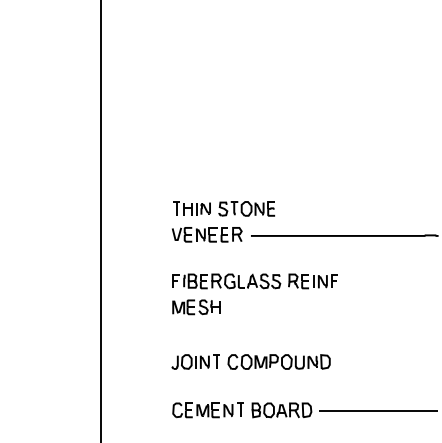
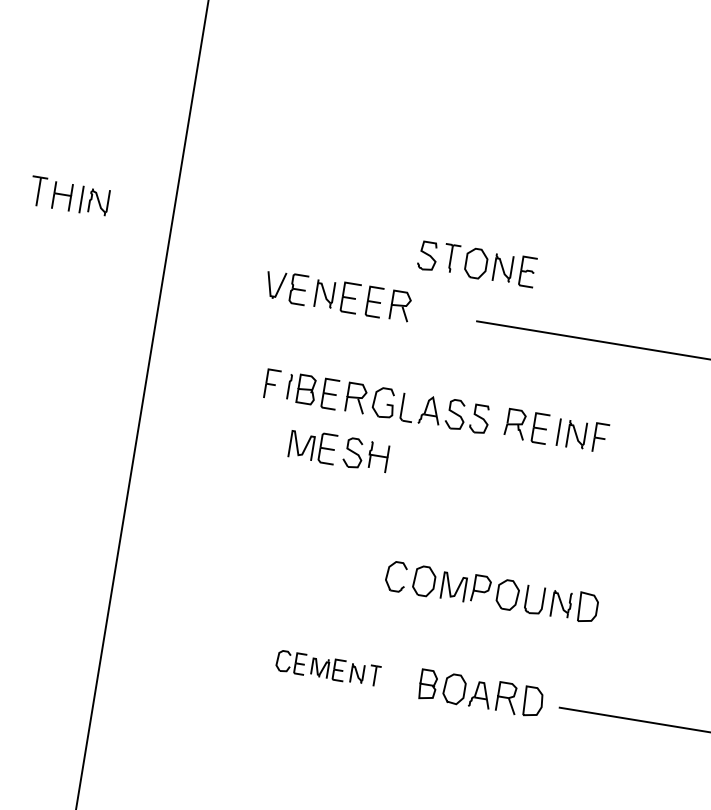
part: (191, 208) -> (69, 196), moved
part: (207, 234) -> (338, 295), moved
part: (254, 281) -> (434, 411), moved
part: (195, 361) -> (318, 562), removed
part: (207, 410) -> (326, 668), size x0.7

